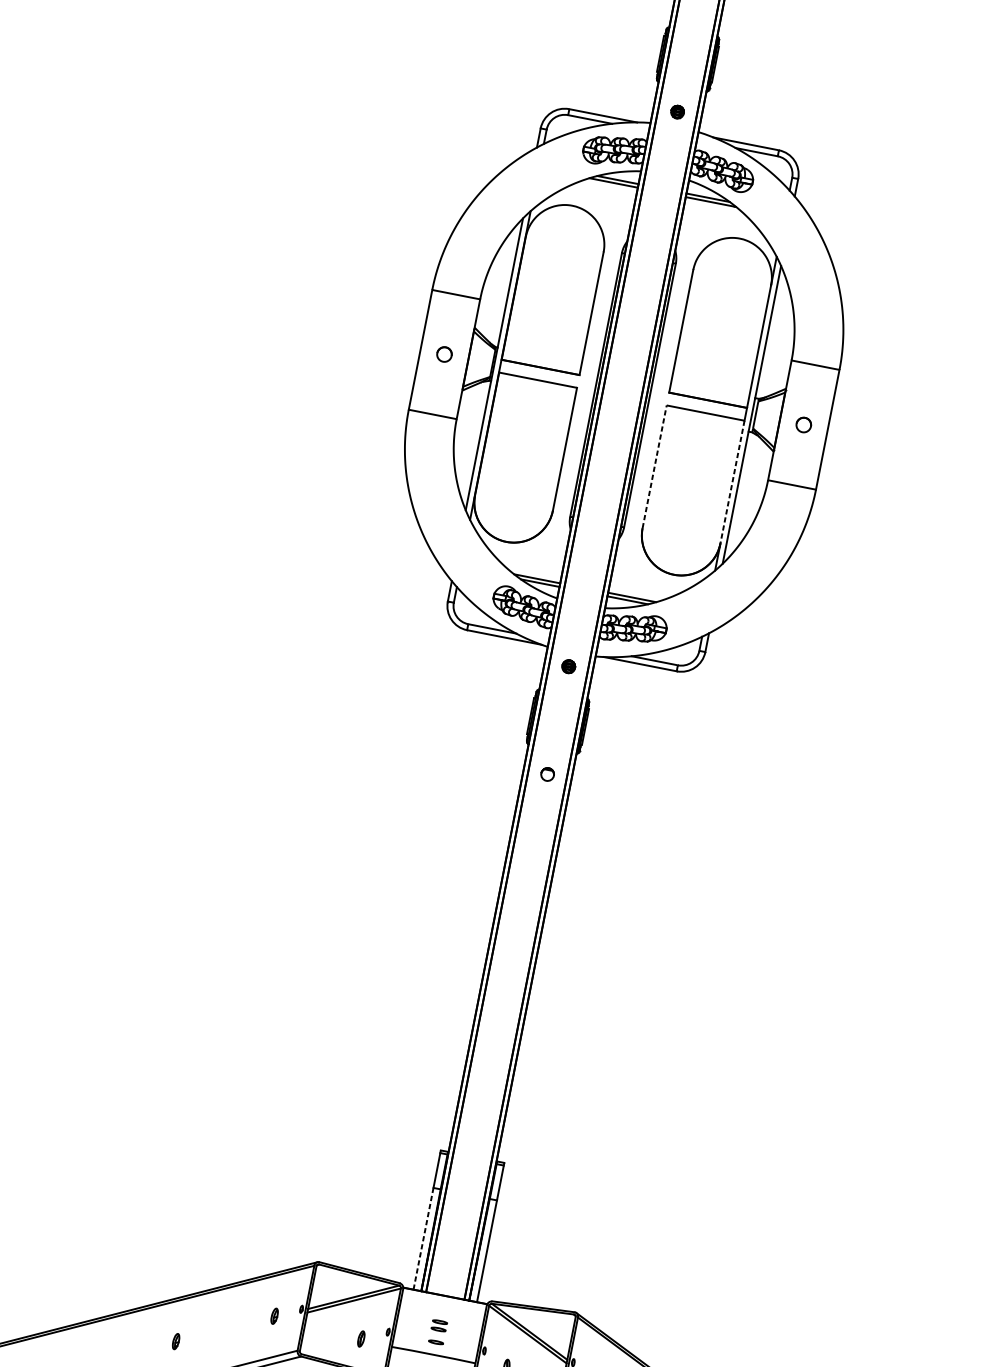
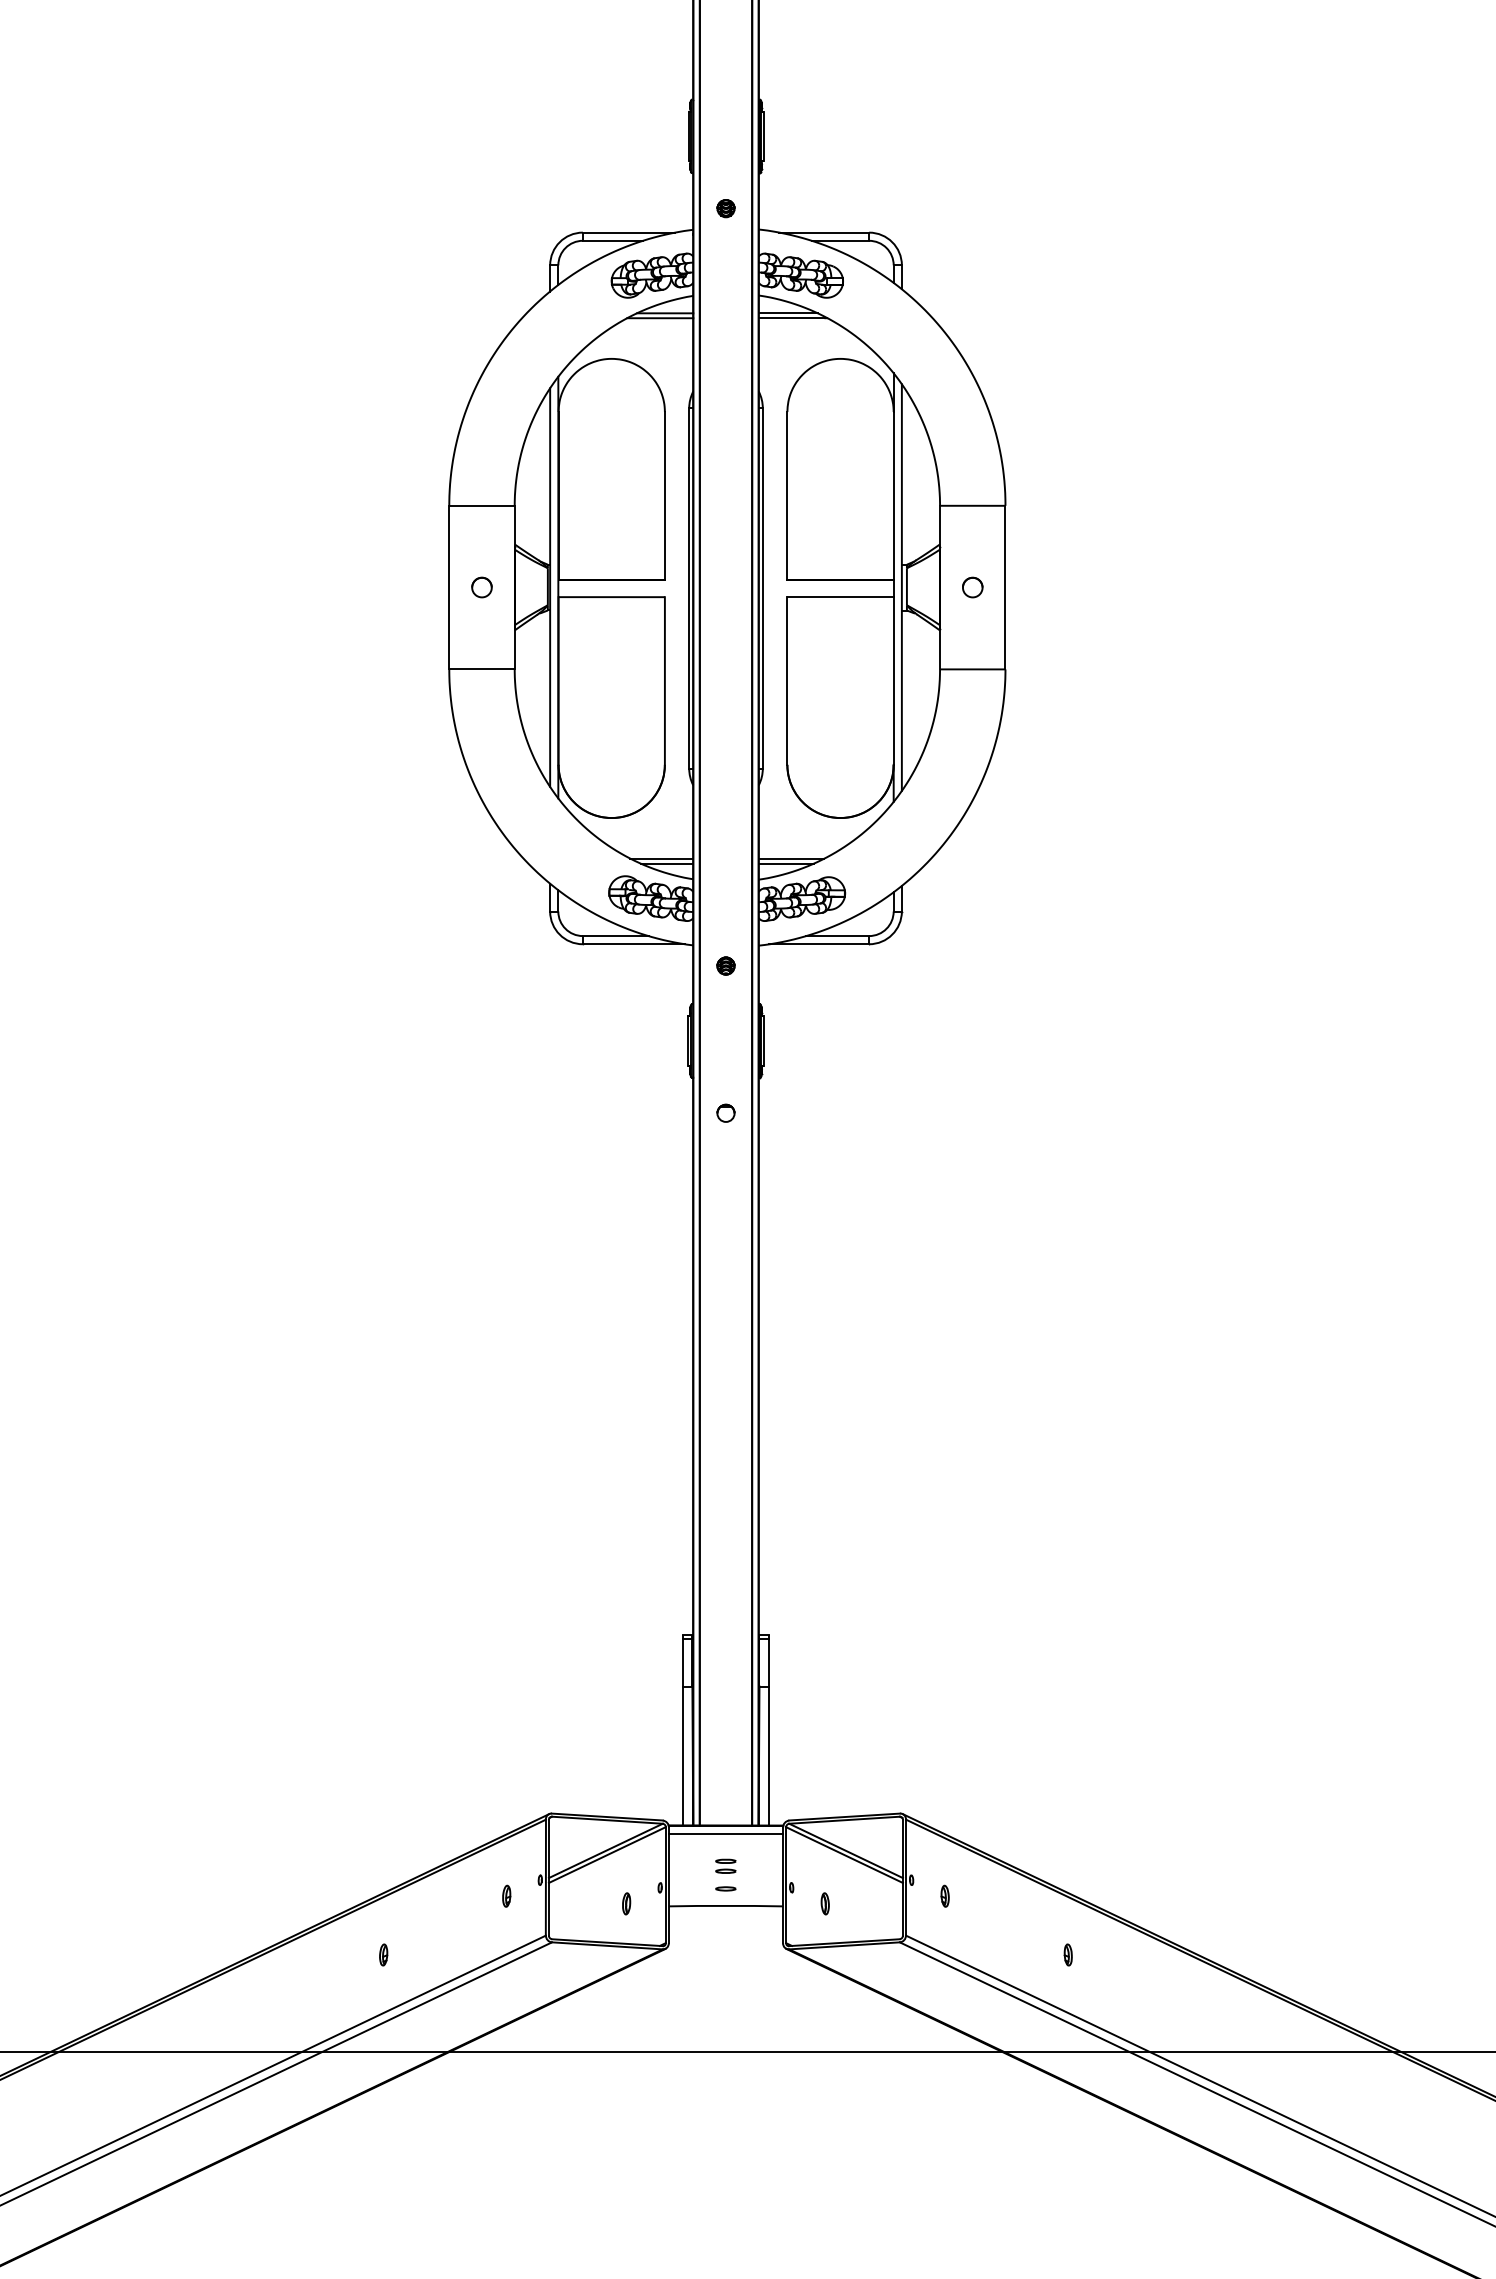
line: (654, 467) -> (787, 681), dashed -> solid
line: (732, 482) -> (893, 681), dashed -> solid
line: (423, 1238) -> (682, 1755), dashed -> solid
line: (443, 1301) -> (725, 1833), added

